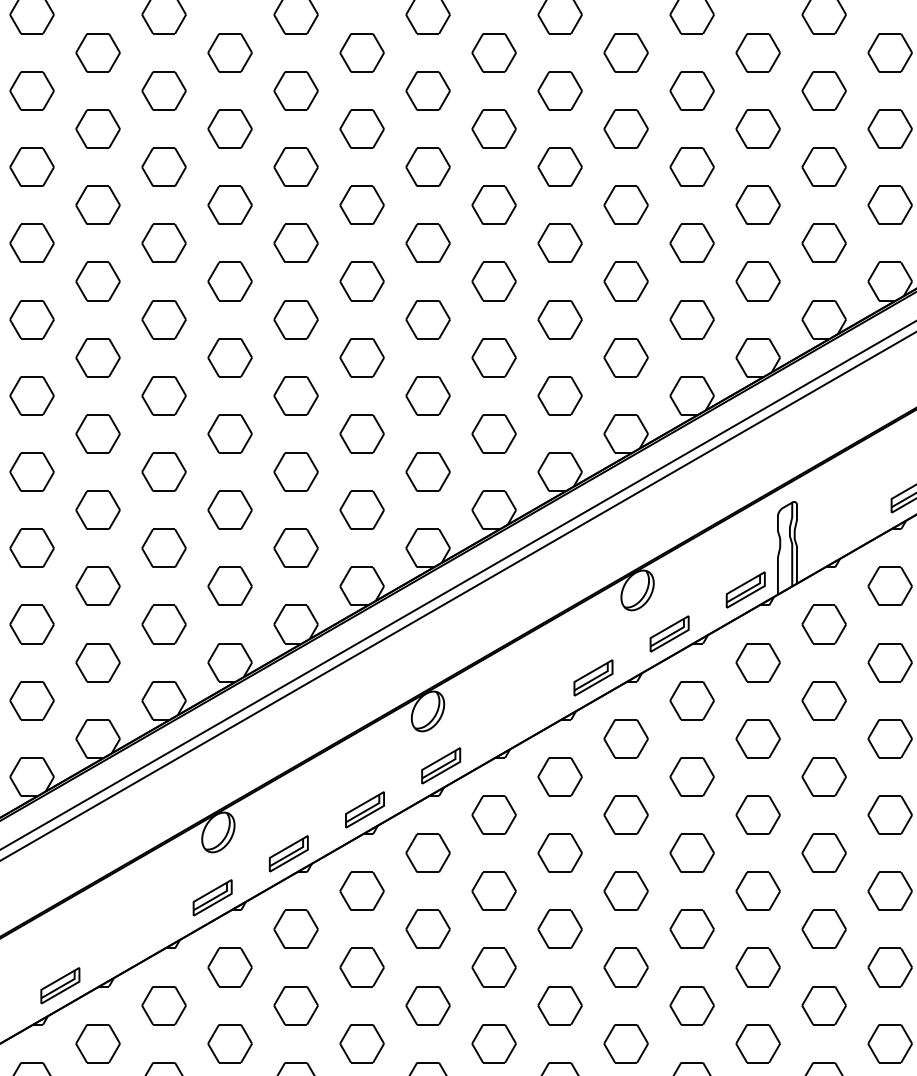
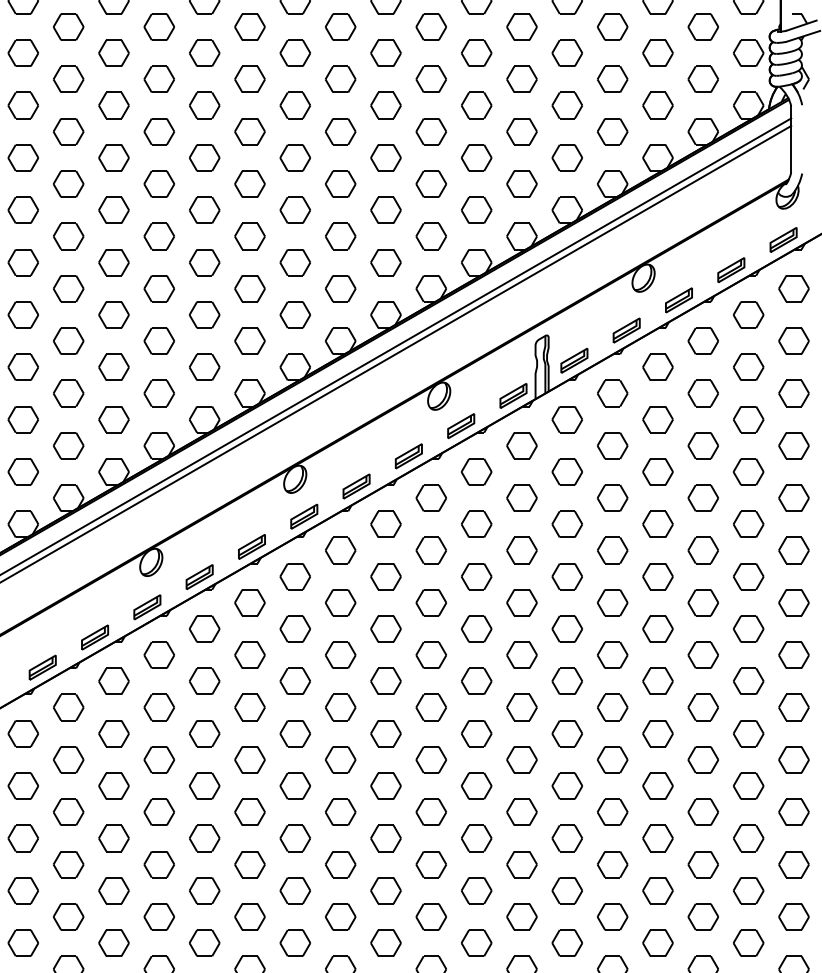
part: (834, 538) -> (574, 360), added
part: (517, 721) -> (356, 486), added
part: (135, 941) -> (94, 637), added

